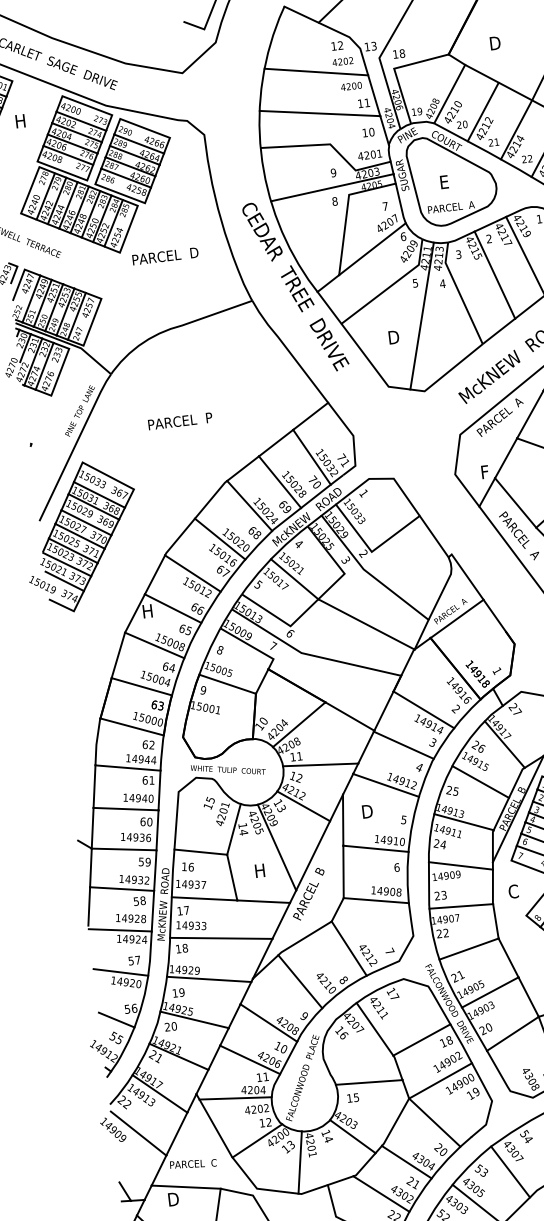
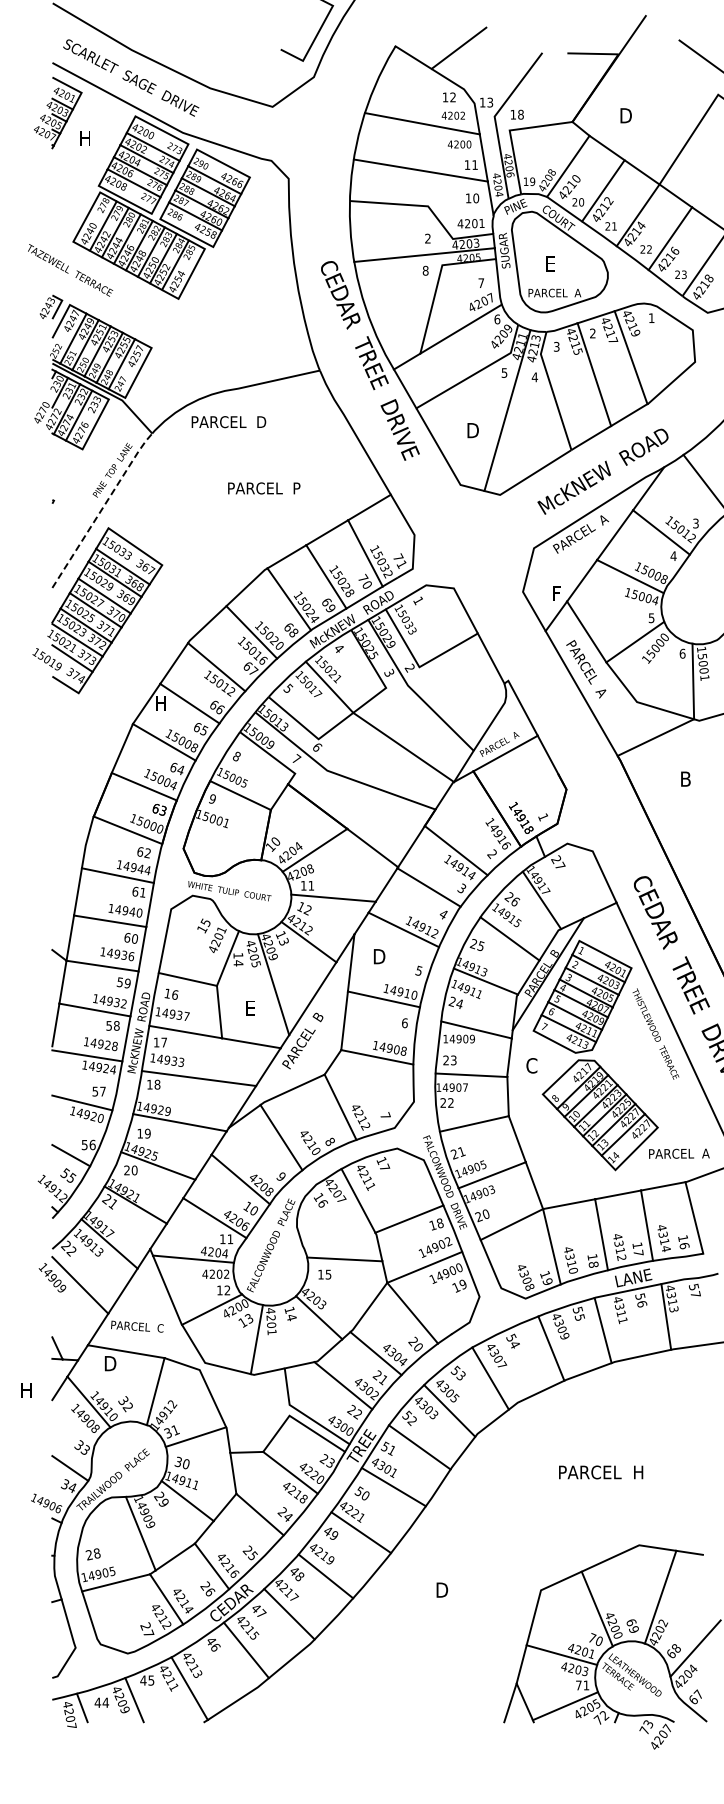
text: (333, 172) -> (427, 238), 9 -> 2
text: (165, 256) -> (228, 422), moved
text: (180, 421) -> (264, 488), moved
line: (75, 445) -> (102, 508), solid -> dashed
text: (260, 870) -> (252, 1008), H -> E

